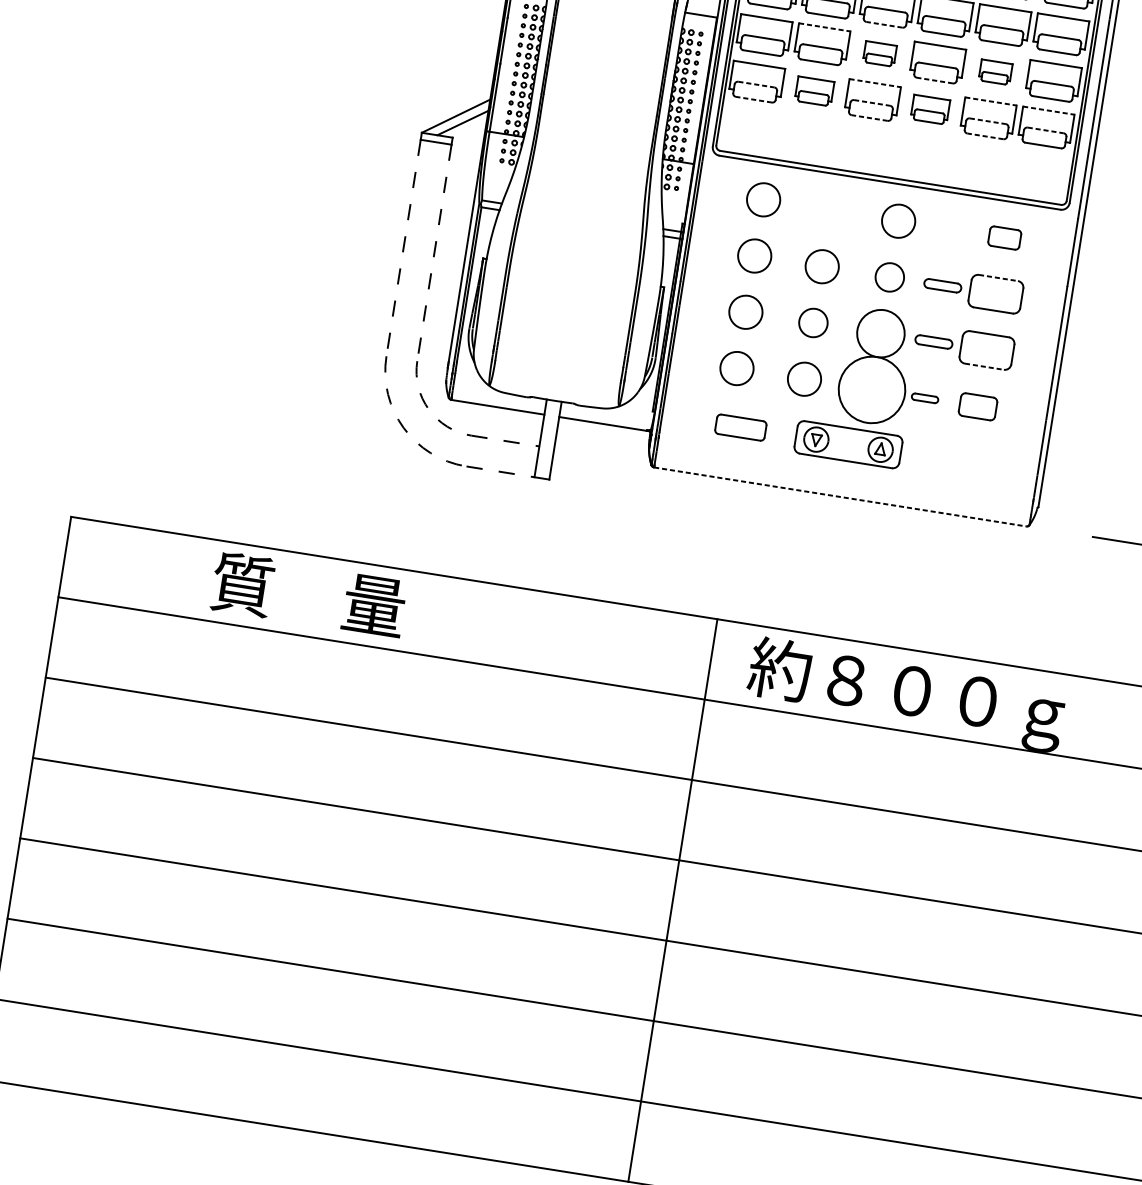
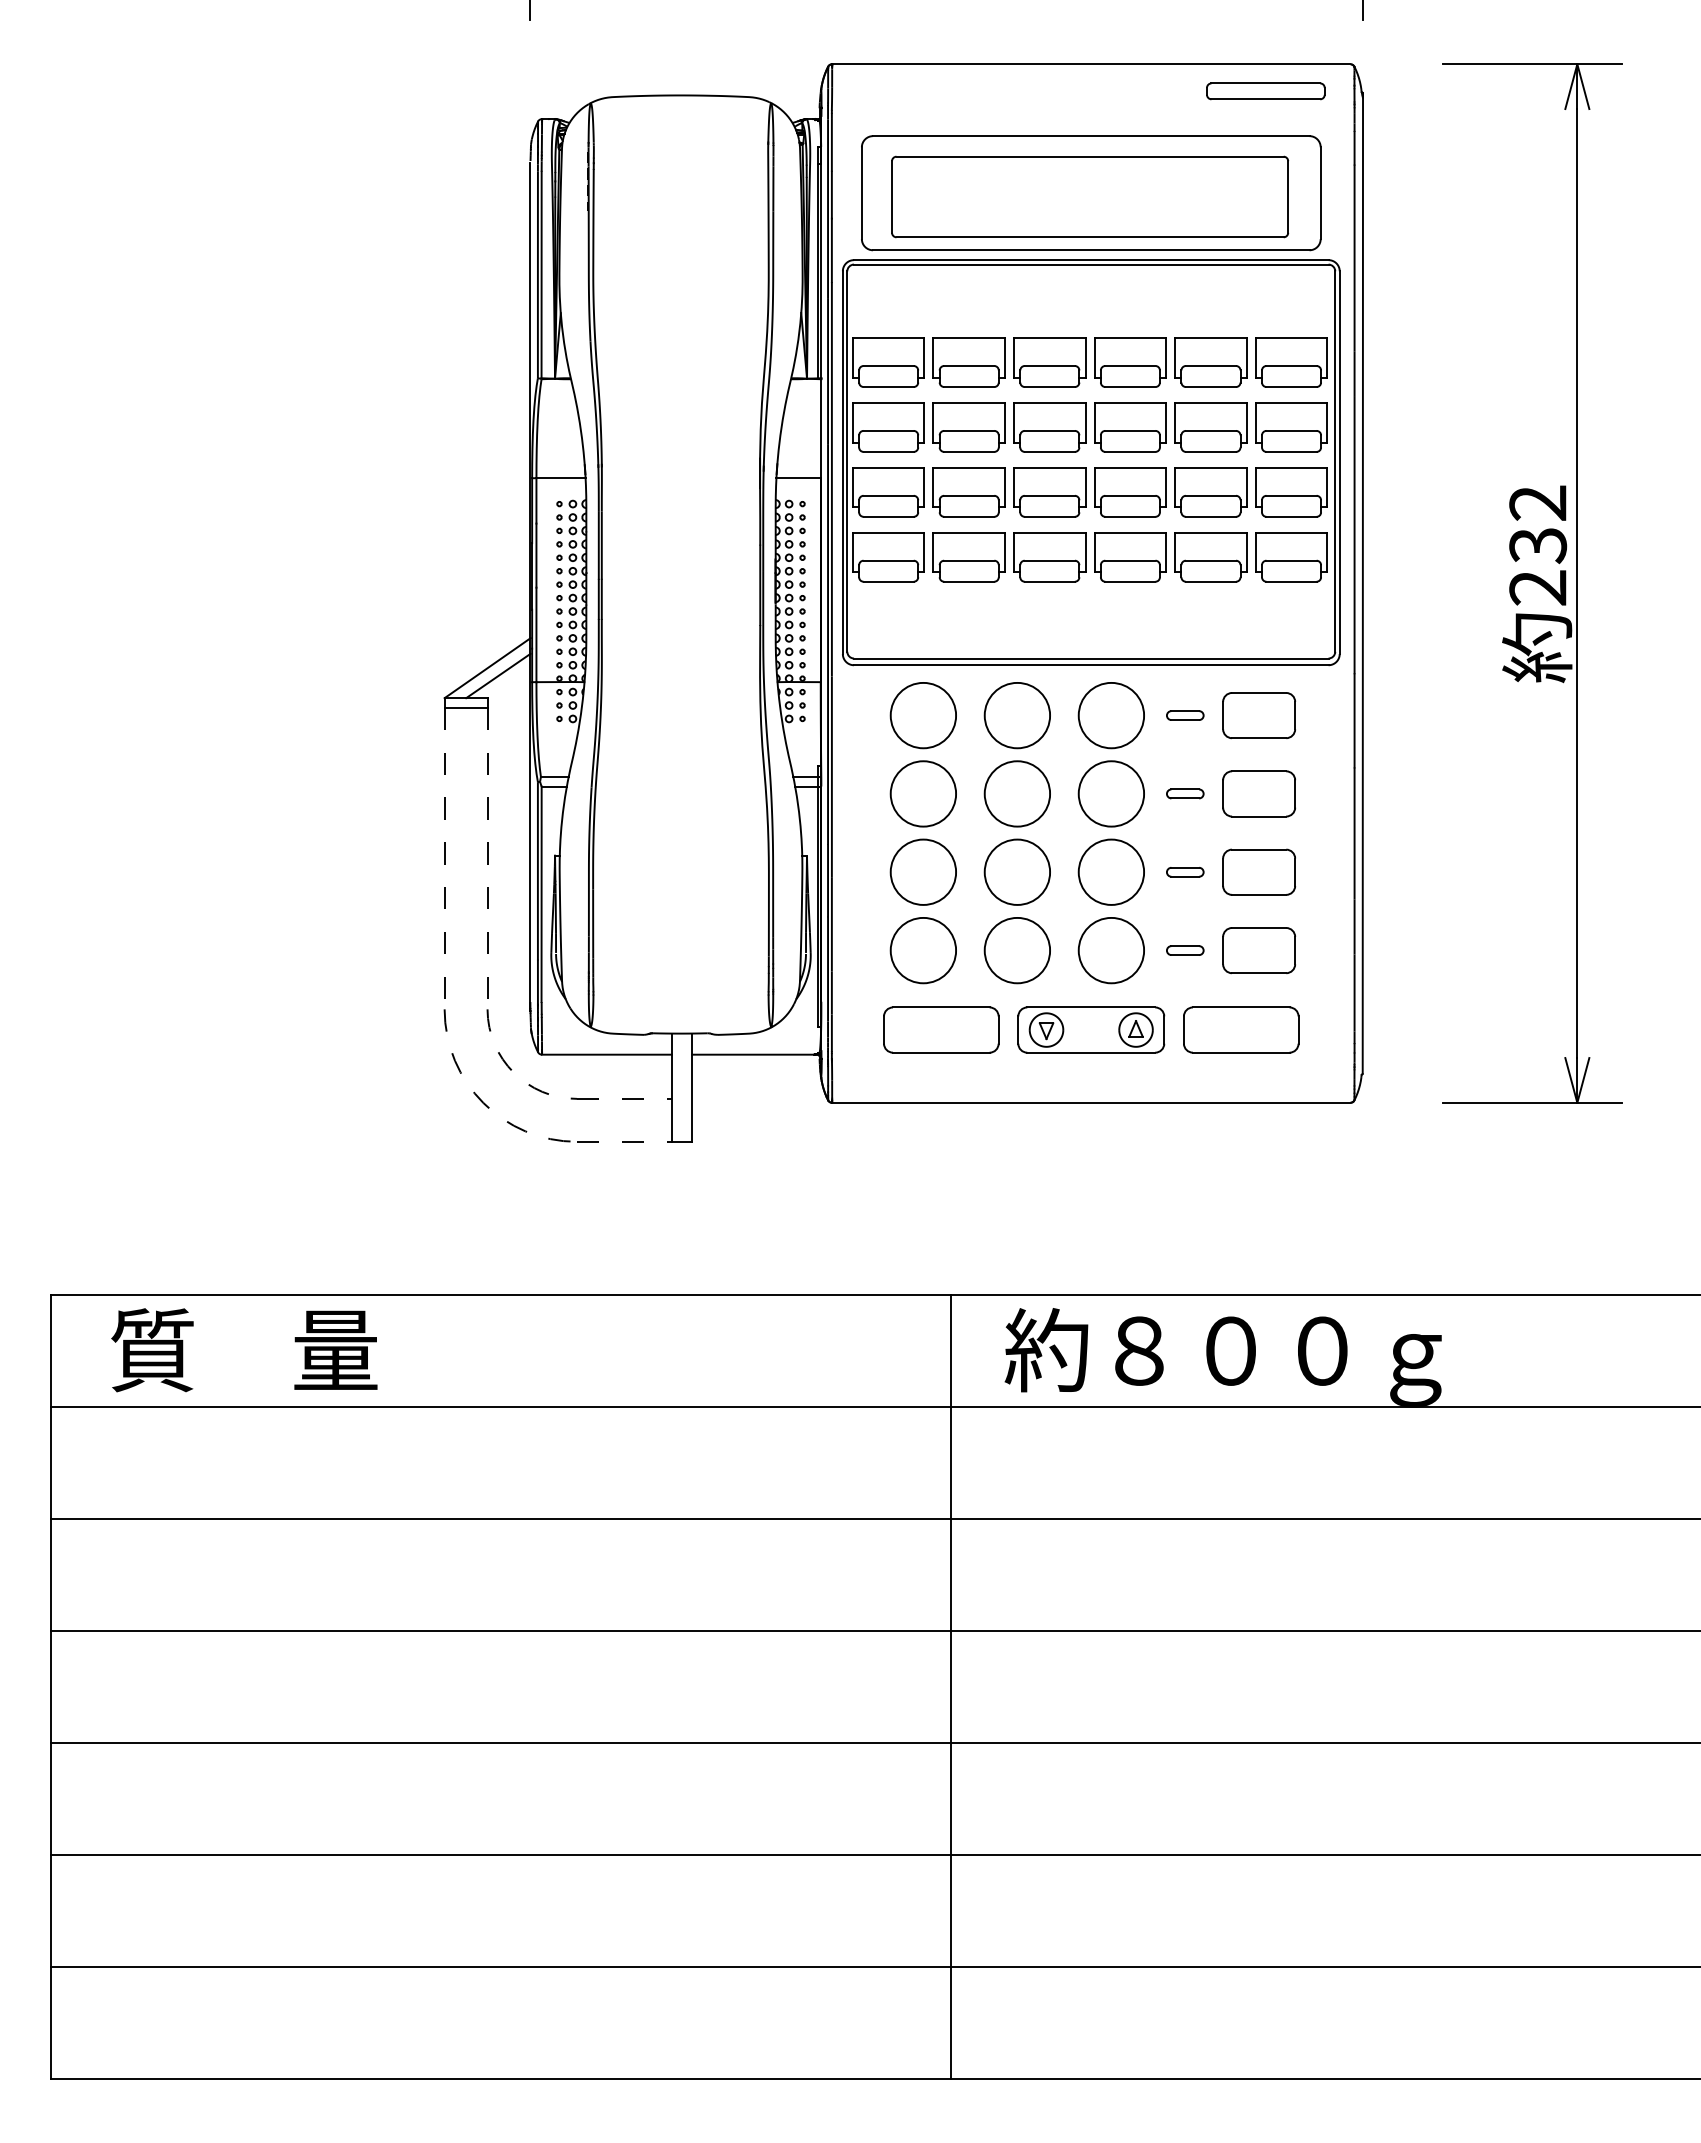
line: (884, 24) -> (1049, 451), dashed -> solid
line: (824, 27) -> (969, 468), dashed -> solid
part: (879, 53) -> (1049, 492), size x1.67
part: (995, 72) -> (1210, 492), size x1.67
line: (934, 80) -> (1129, 516), dashed -> solid
line: (874, 83) -> (1049, 533), dashed -> solid
line: (757, 84) -> (889, 560), dashed -> solid
part: (814, 91) -> (968, 557), size x1.43
line: (753, 99) -> (888, 581), dashed -> solid
line: (990, 101) -> (1210, 533), dashed -> solid
line: (872, 102) -> (1050, 560), dashed -> solid
part: (930, 109) -> (1130, 557), size x1.43
line: (1048, 110) -> (1291, 533), dashed -> solid
line: (869, 117) -> (1049, 581), dashed -> solid
line: (988, 121) -> (1211, 560), dashed -> solid
line: (1046, 130) -> (1292, 560), dashed -> solid
line: (985, 136) -> (1210, 581), dashed -> solid
circle: (763, 199) -> (922, 715), size x1.43
circle: (830, 210) -> (1016, 715), added
circle: (898, 220) -> (1110, 715), size x1.43
part: (951, 229) -> (1185, 715), added
part: (1004, 237) -> (1258, 715), size x1.67
circle: (754, 255) -> (922, 793), size x1.43
circle: (821, 266) -> (1016, 793), size x1.43
circle: (889, 277) -> (1111, 793), size x1.67
line: (998, 278) -> (1259, 771), dashed -> solid
part: (943, 285) -> (1185, 793), size x0.71
circle: (746, 311) -> (923, 871), size x1.43
circle: (813, 322) -> (1017, 871), size x1.67
part: (934, 342) -> (1185, 872), size x0.71
line: (984, 366) -> (1259, 894), dashed -> solid
circle: (737, 368) -> (923, 950), size x1.43
circle: (804, 379) -> (1017, 950), size x1.43
circle: (872, 389) -> (1111, 950), size x0.71
part: (977, 406) -> (1258, 950), size x1.43
part: (741, 427) -> (941, 1029), size x1.67
part: (956, 461) -> (1241, 1029), added
line: (840, 496) -> (1091, 1102), dashed -> solid
text: (308, 595) -> (244, 1350), moved

